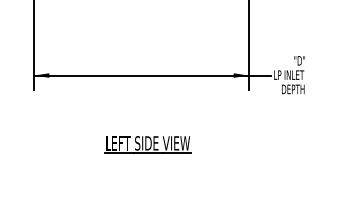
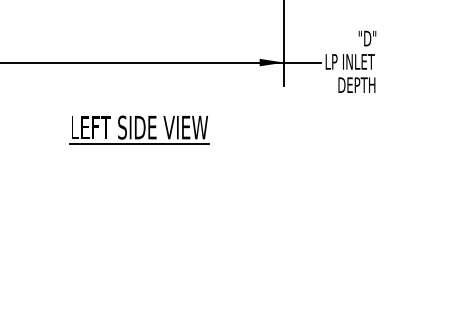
part: (147, 144) -> (138, 129), moved

